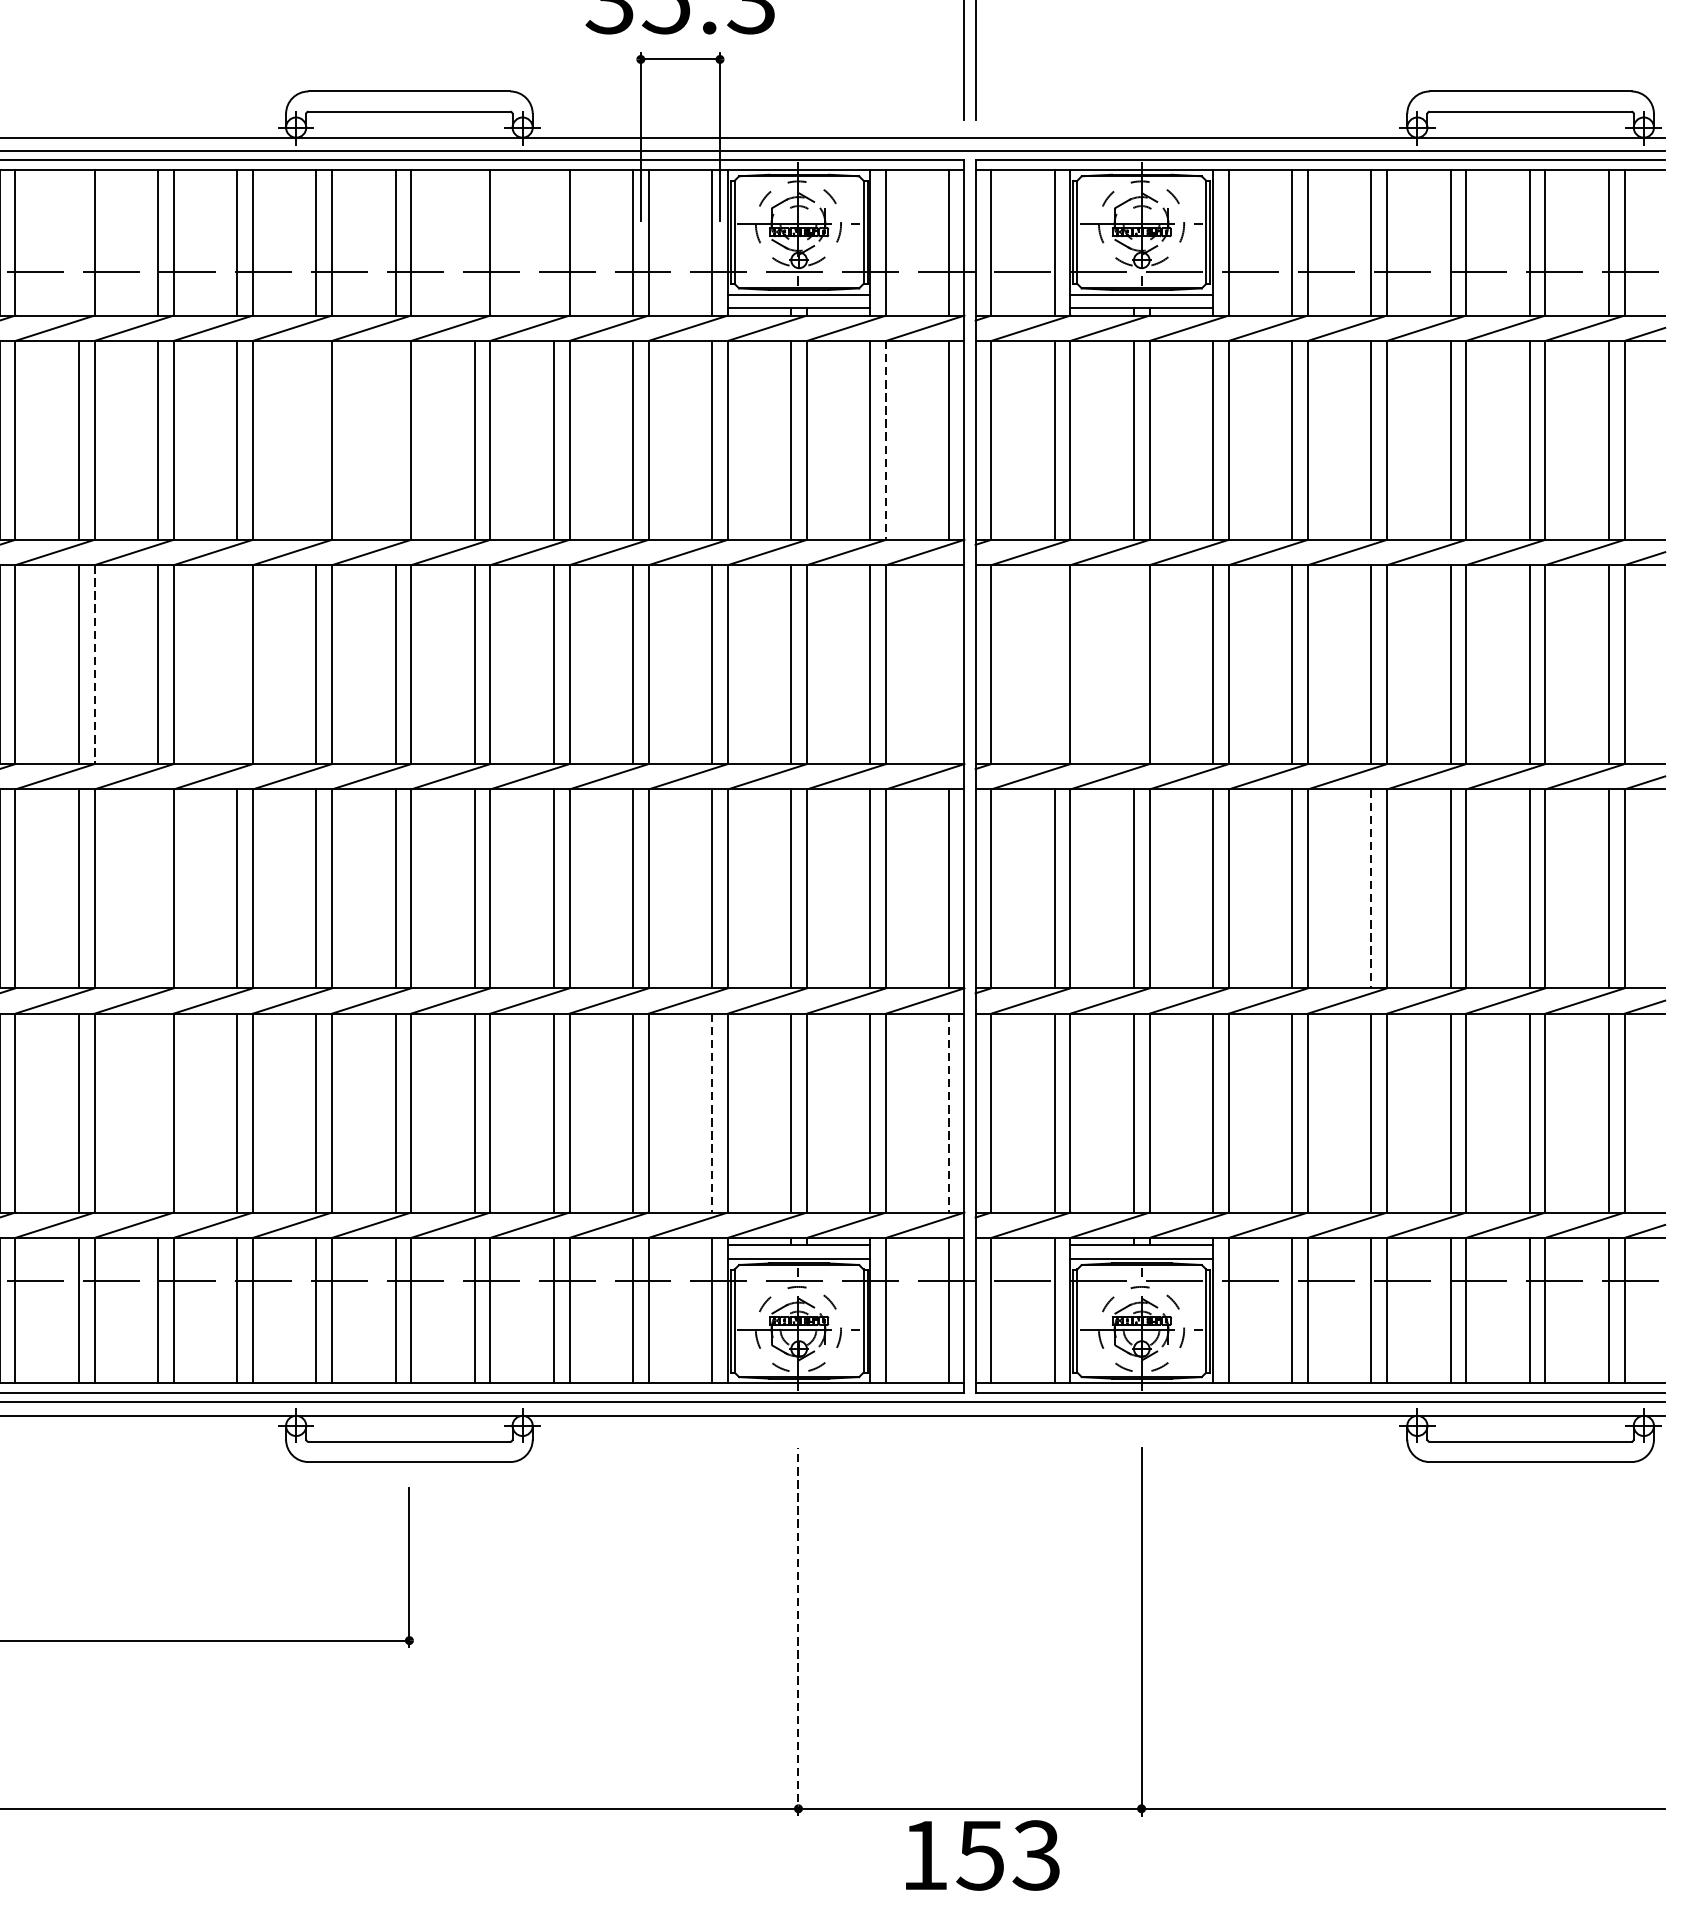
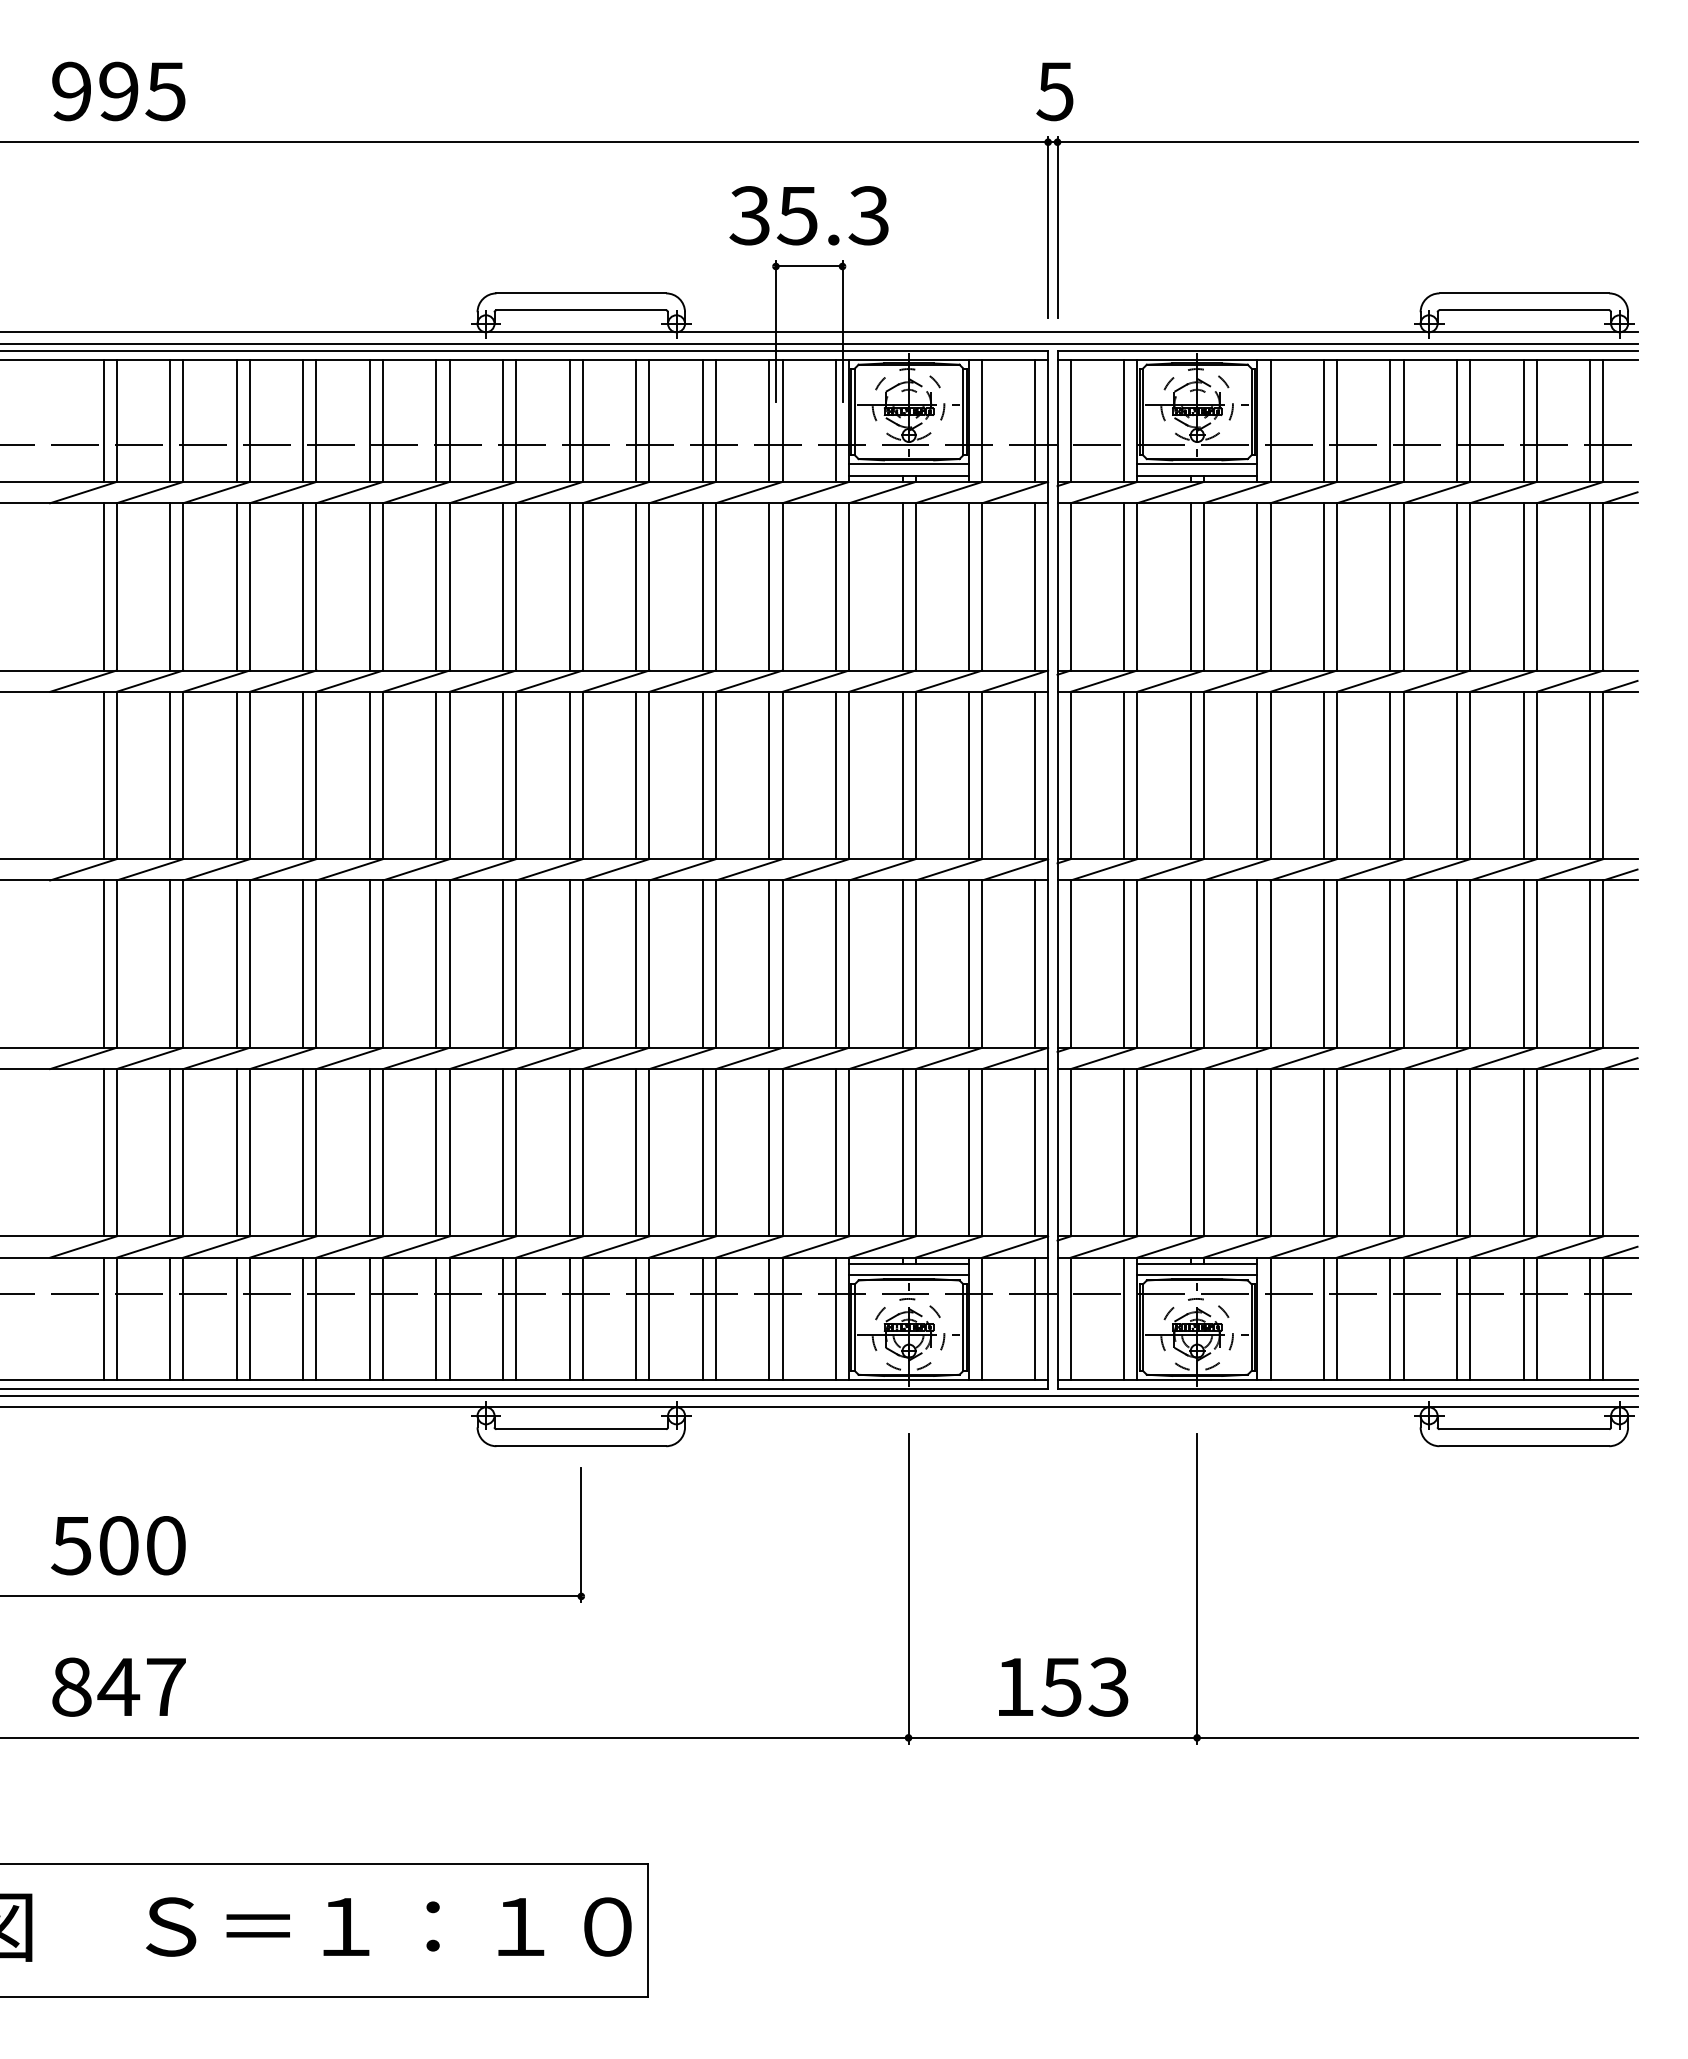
line: (79, 242) -> (303, 420), added
line: (475, 242) -> (636, 420), added
line: (553, 242) -> (702, 420), added
line: (316, 439) -> (503, 586), added
line: (395, 439) -> (569, 586), added
line: (886, 439) -> (982, 586), dashed -> solid
line: (94, 664) -> (316, 775), dashed -> solid
line: (237, 664) -> (436, 775), added
line: (948, 664) -> (1034, 775), added
line: (1055, 664) -> (1124, 775), added
line: (1133, 664) -> (1190, 775), added
line: (157, 888) -> (369, 963), added
line: (1371, 889) -> (1390, 964), dashed -> solid
line: (157, 1112) -> (369, 1152), added
line: (711, 1112) -> (835, 1152), dashed -> solid
line: (948, 1112) -> (1034, 1152), dashed -> solid
line: (798, 1631) -> (908, 1588), dashed -> solid
text: (982, 1854) -> (1063, 1686), moved

